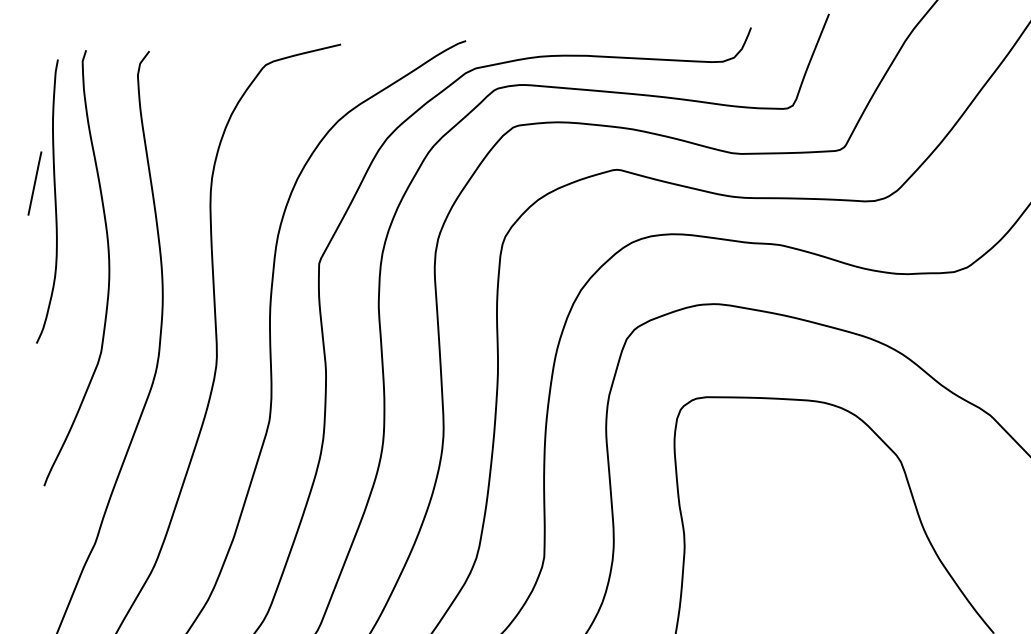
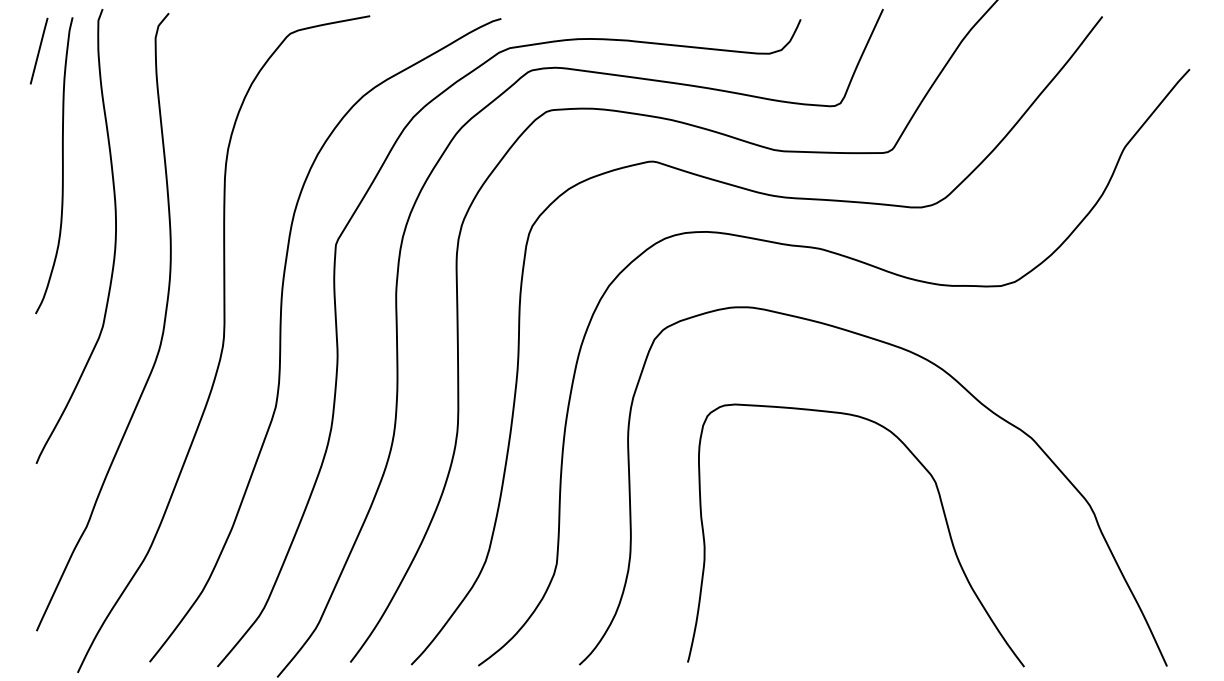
line: (34, 182) -> (38, 50), moved

